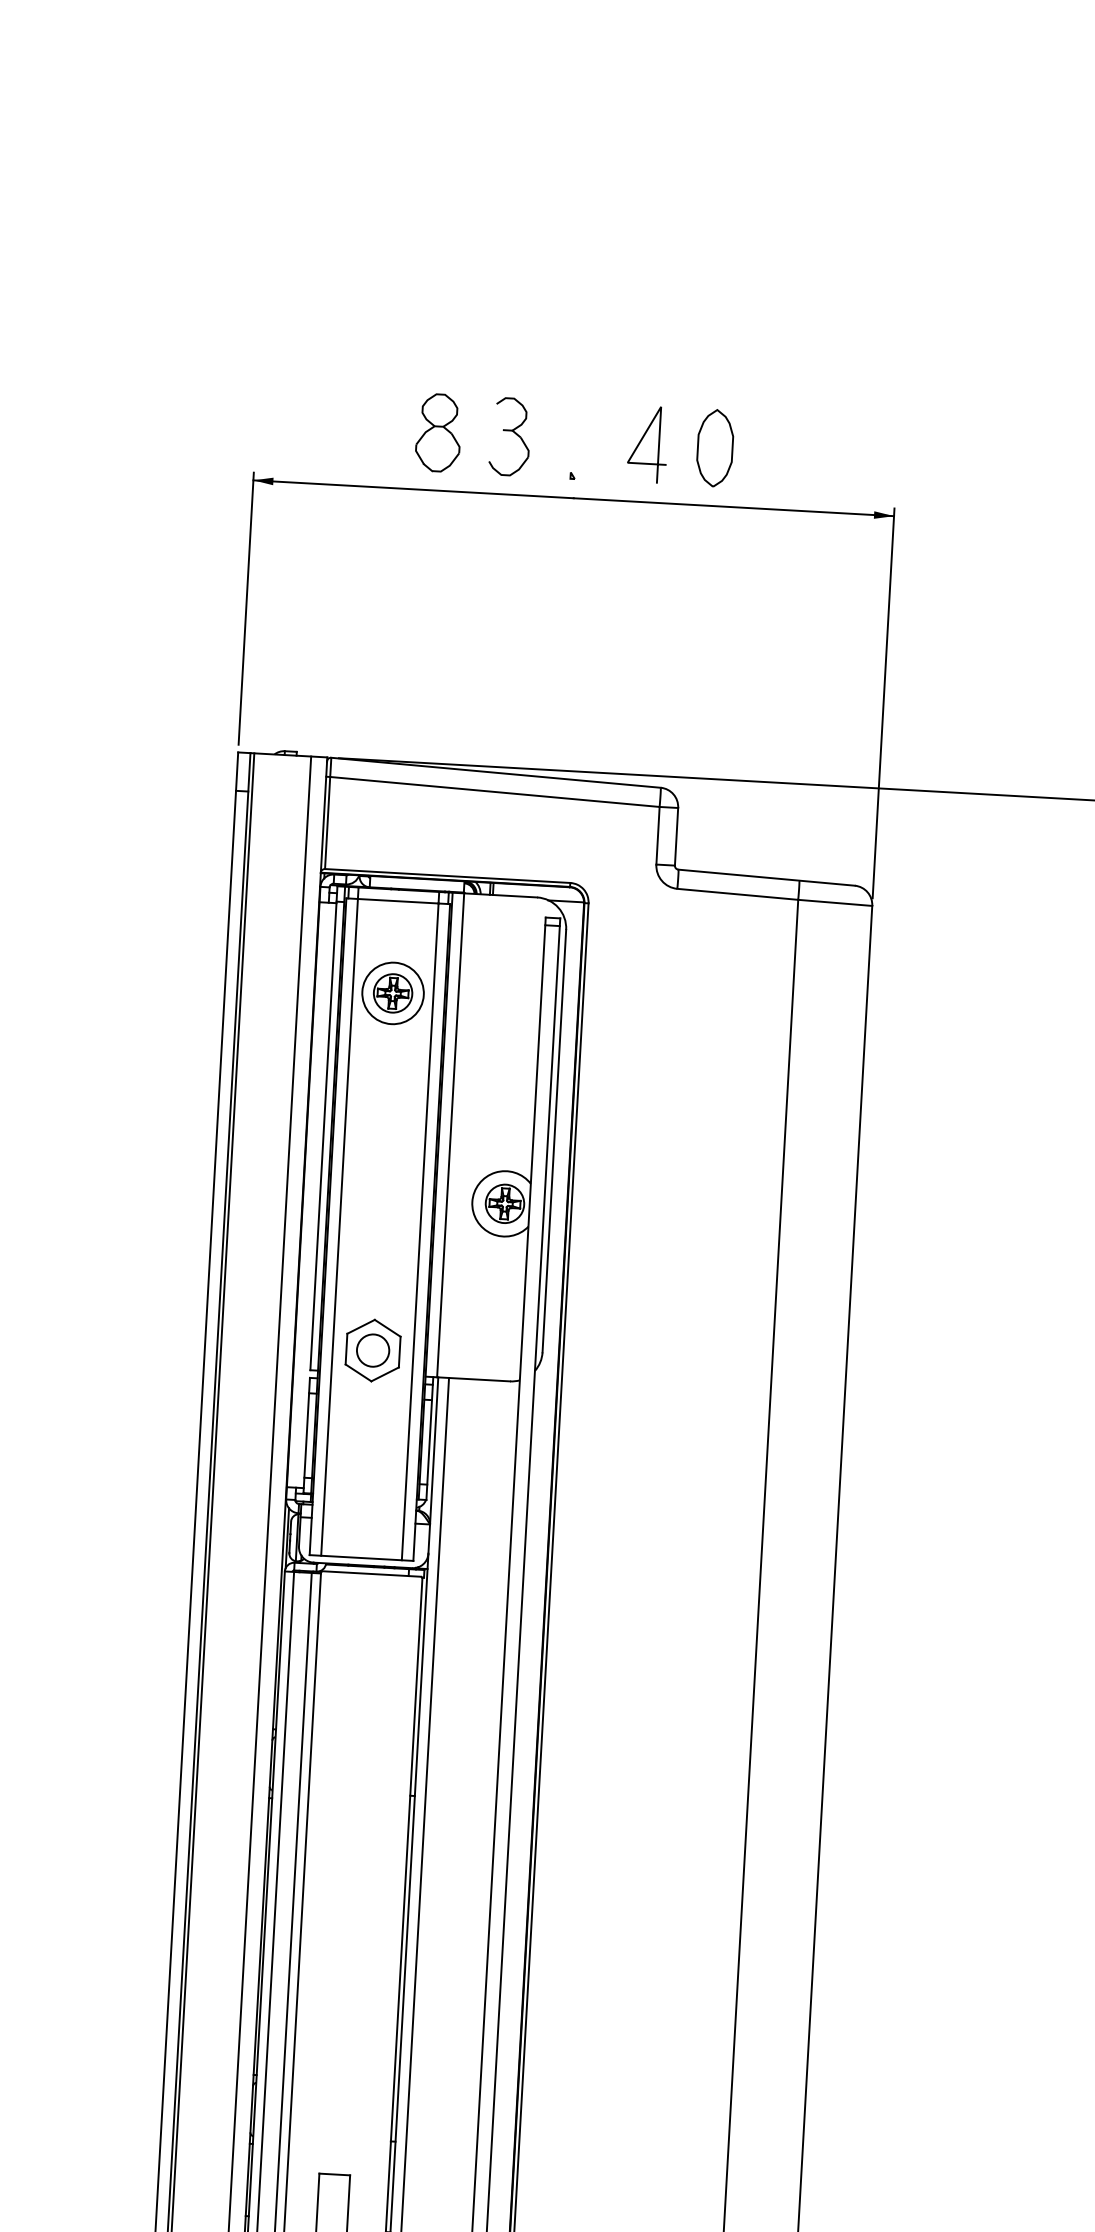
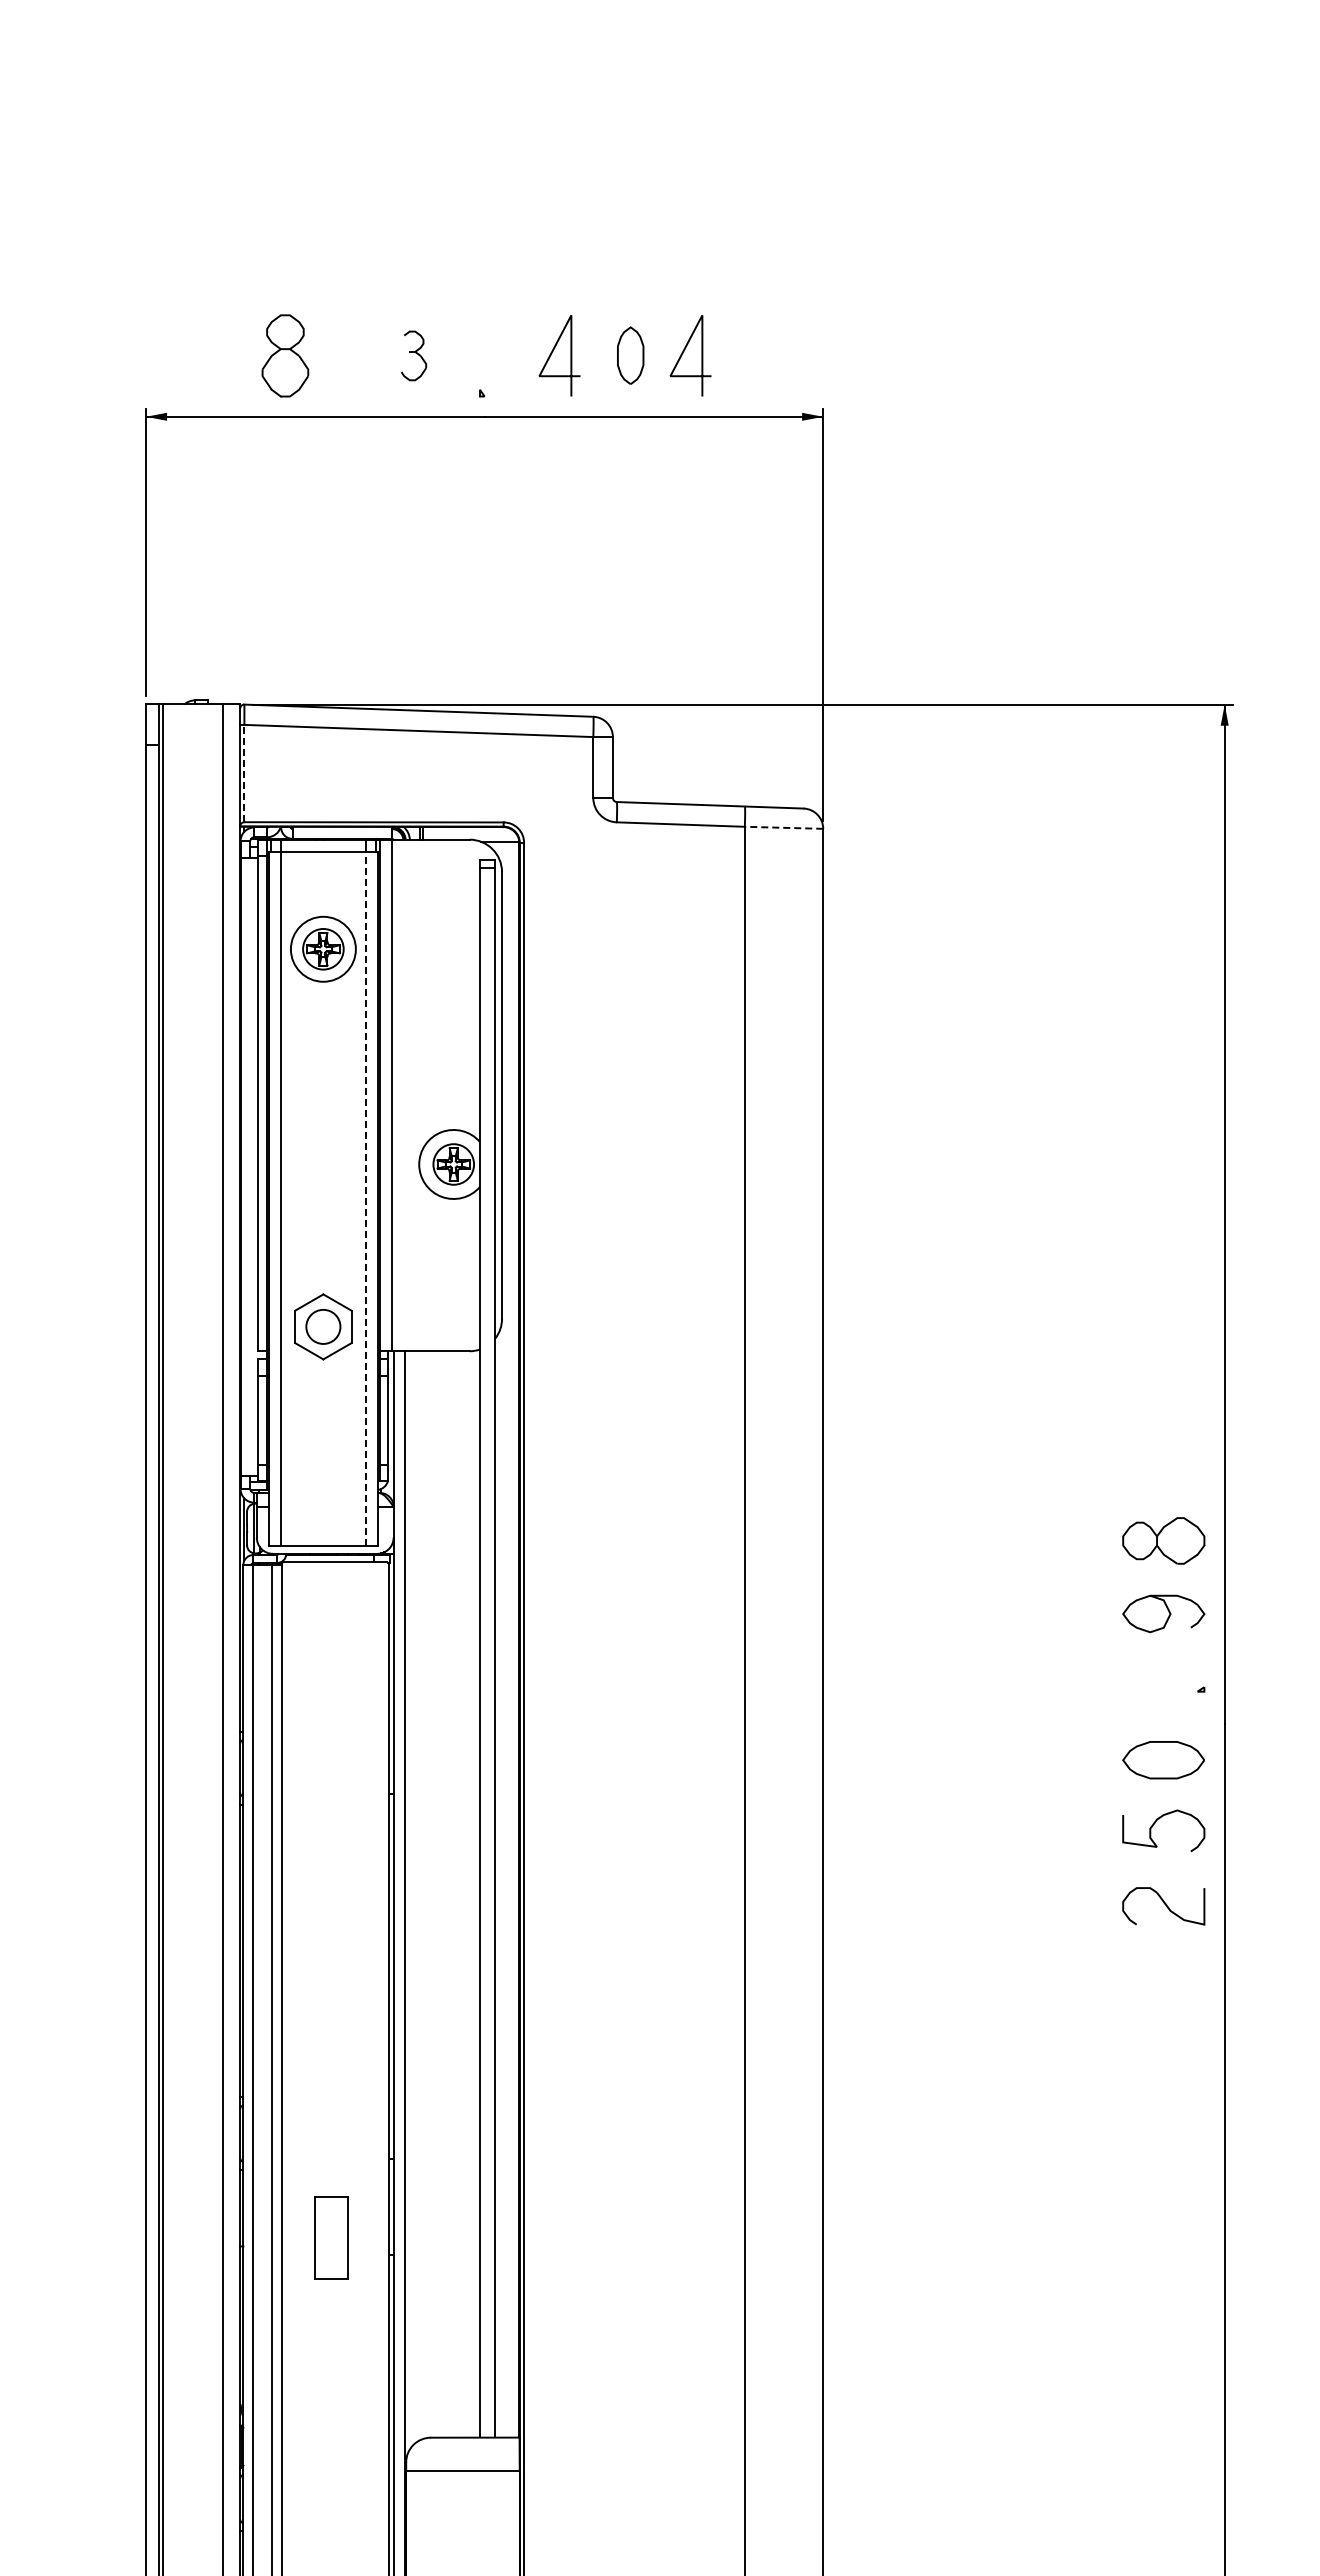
part: (438, 432) -> (285, 355), moved
part: (509, 436) -> (413, 355), size x0.6
part: (714, 447) -> (630, 355), size x0.7
line: (766, 447) -> (684, 351), added
line: (327, 822) -> (244, 773), solid -> dashed
line: (834, 902) -> (783, 827), solid -> dashed
line: (420, 1231) -> (366, 1198), solid -> dashed

